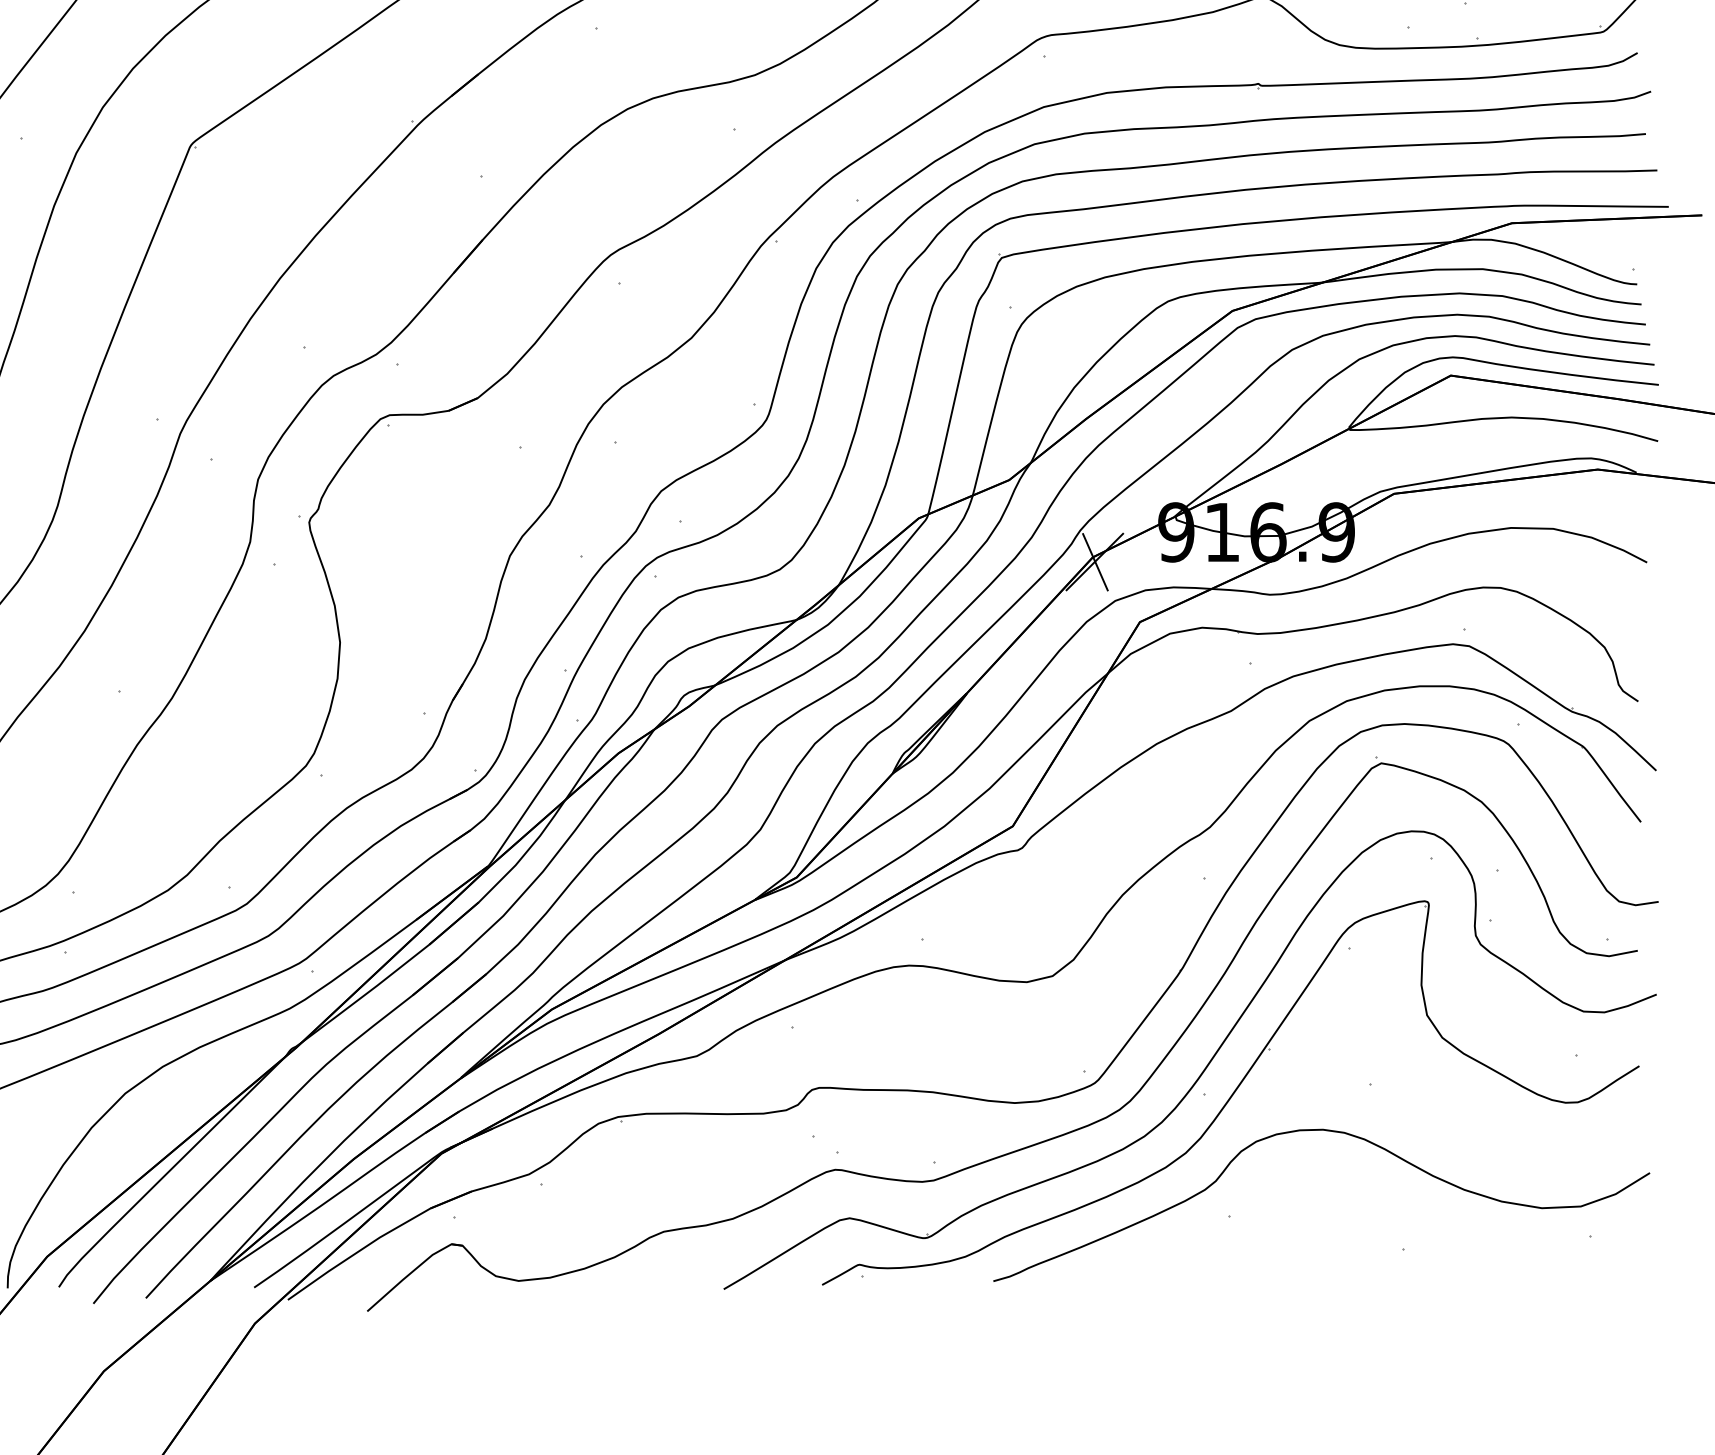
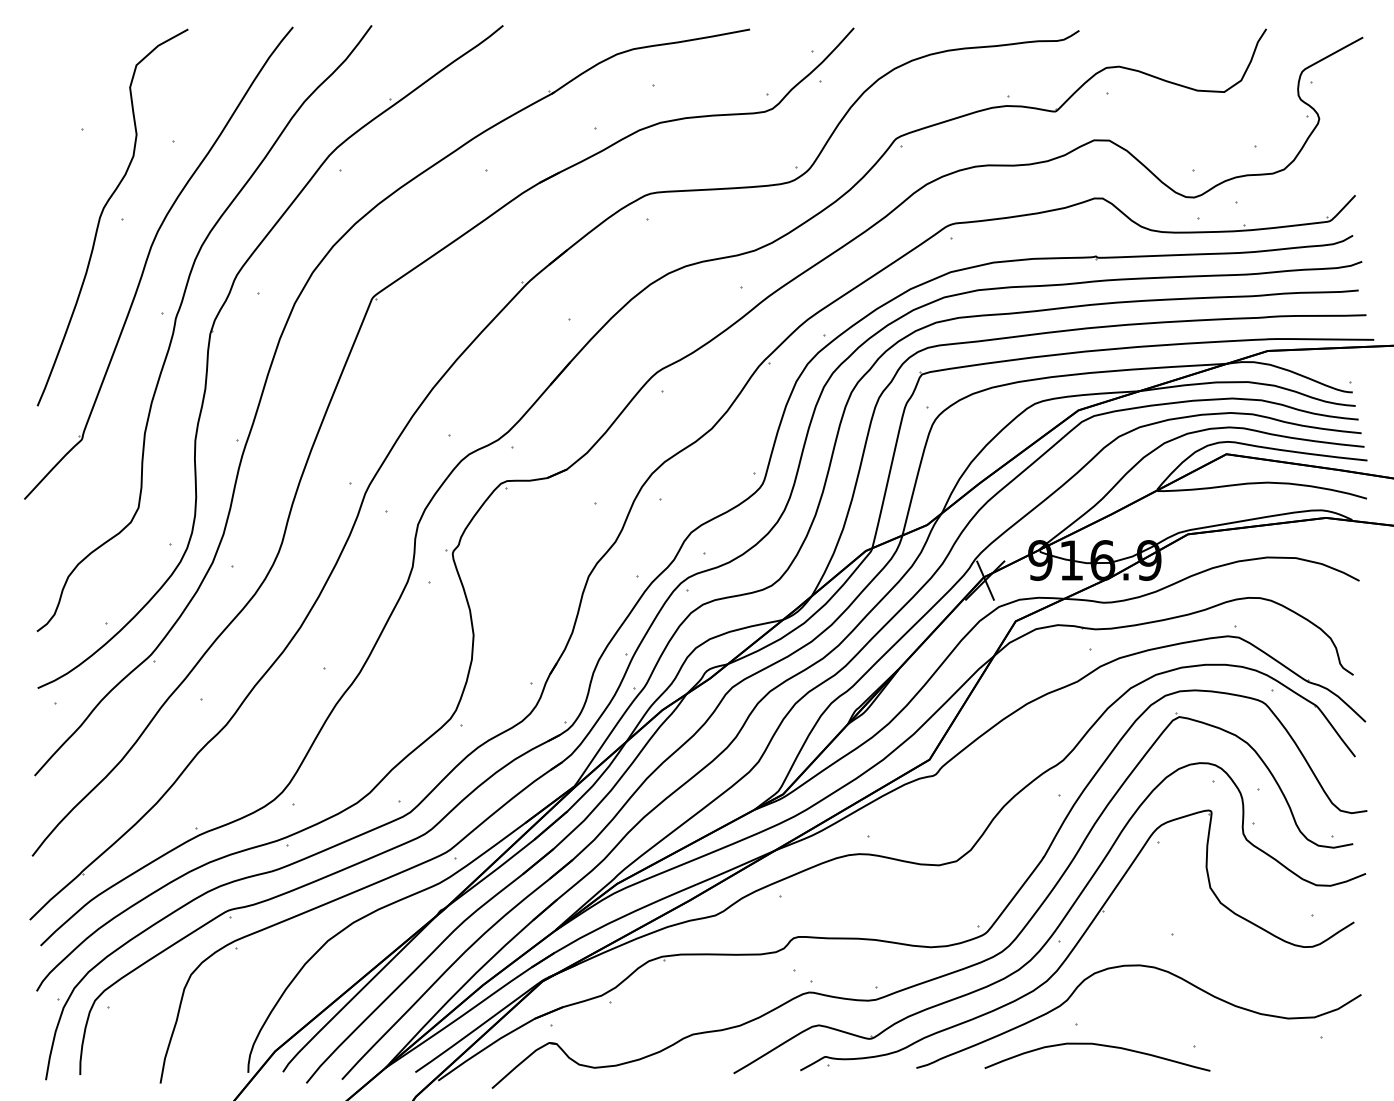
curve: (1260, 1247) -> (1097, 1045), added

